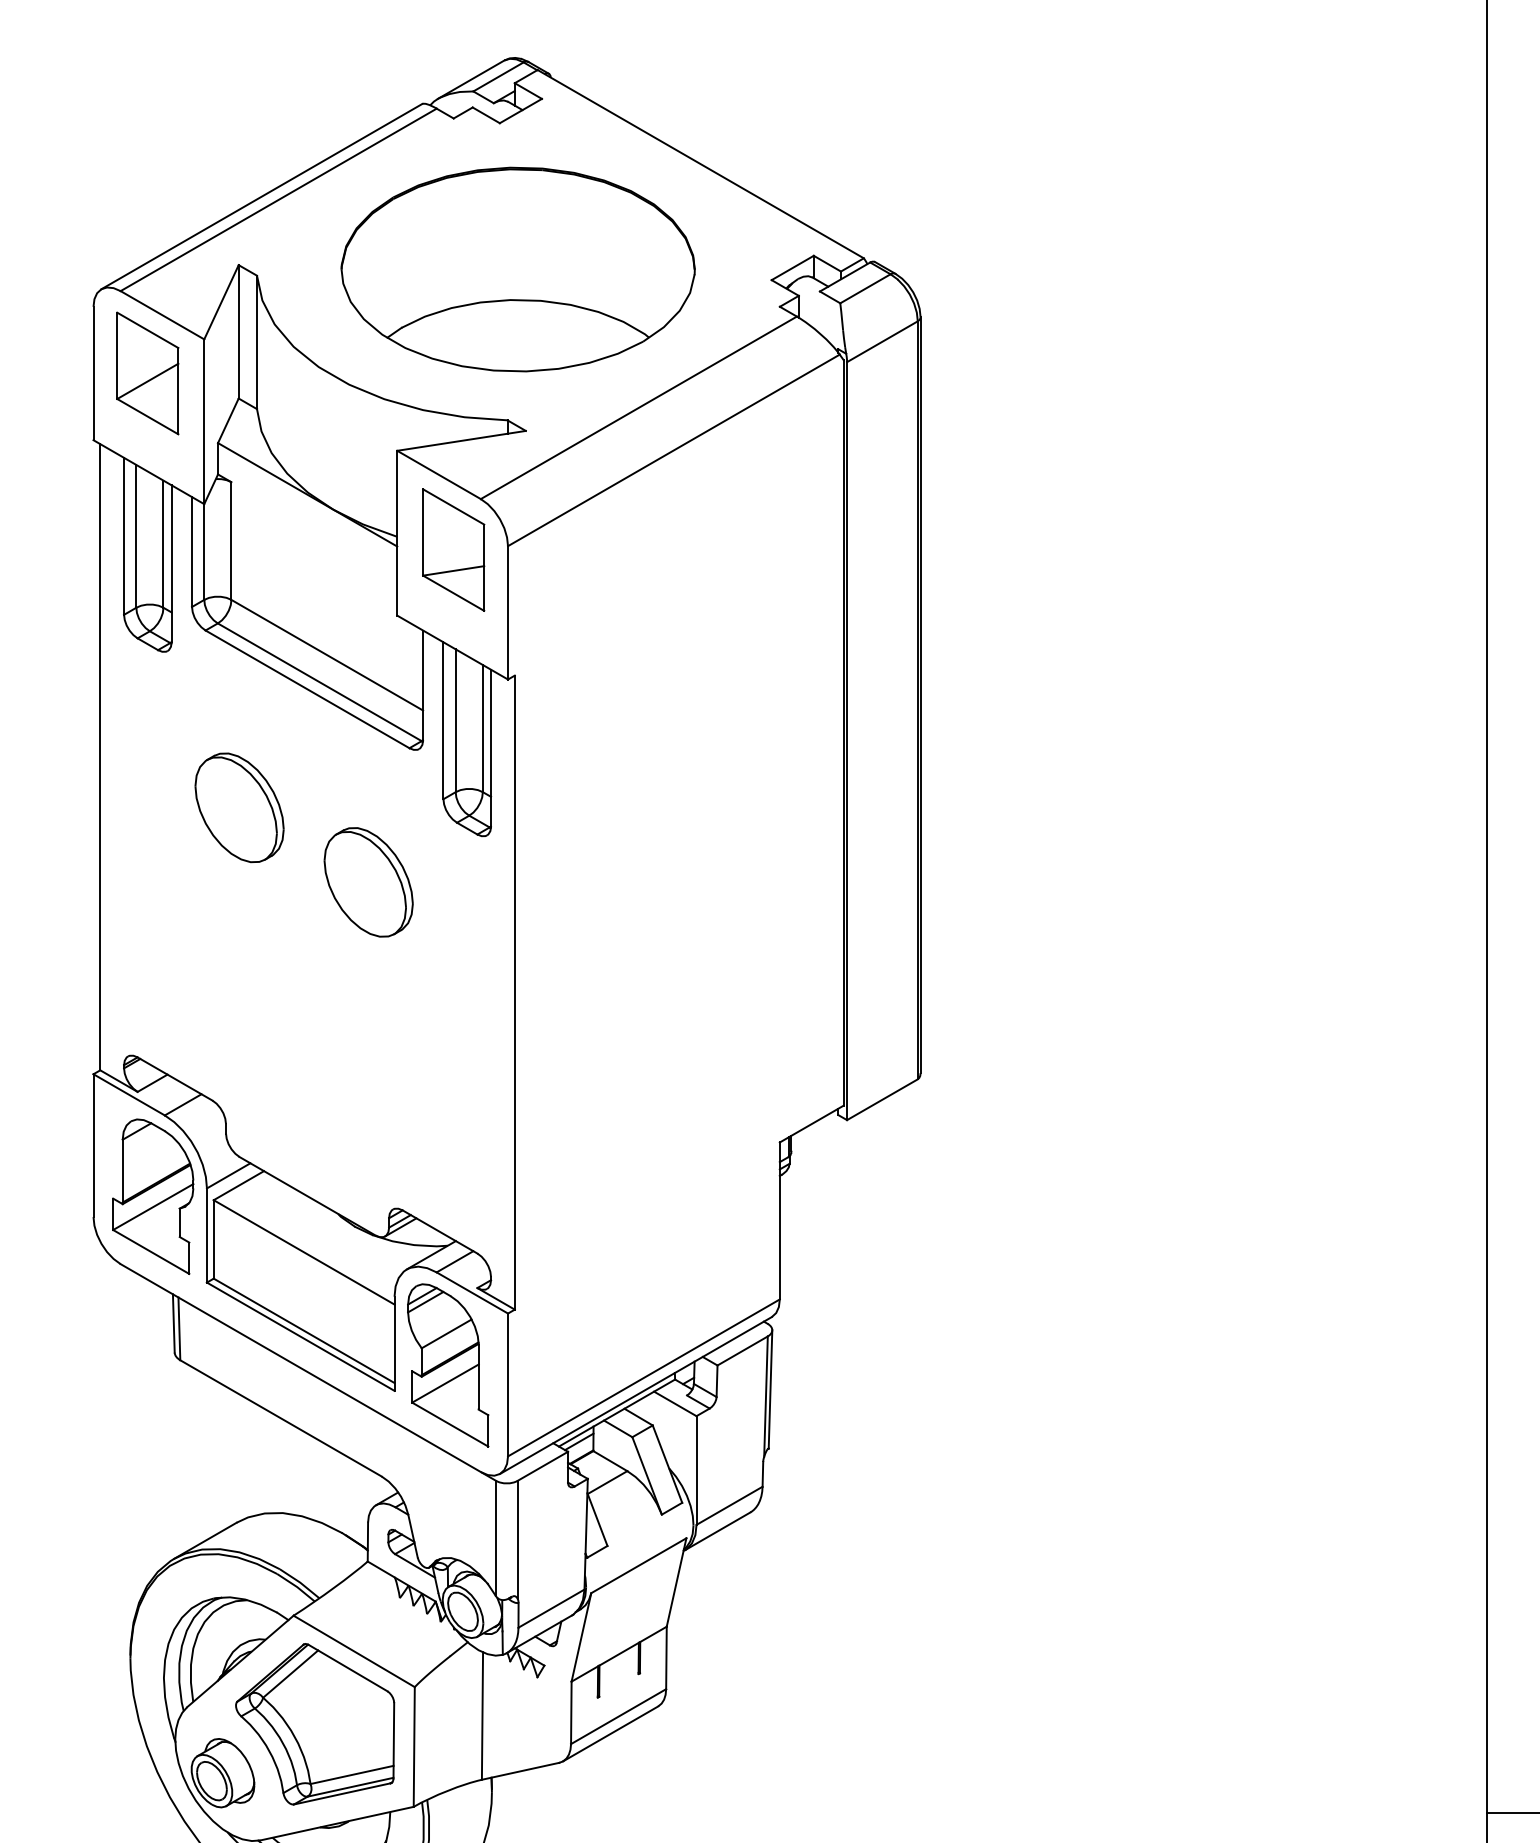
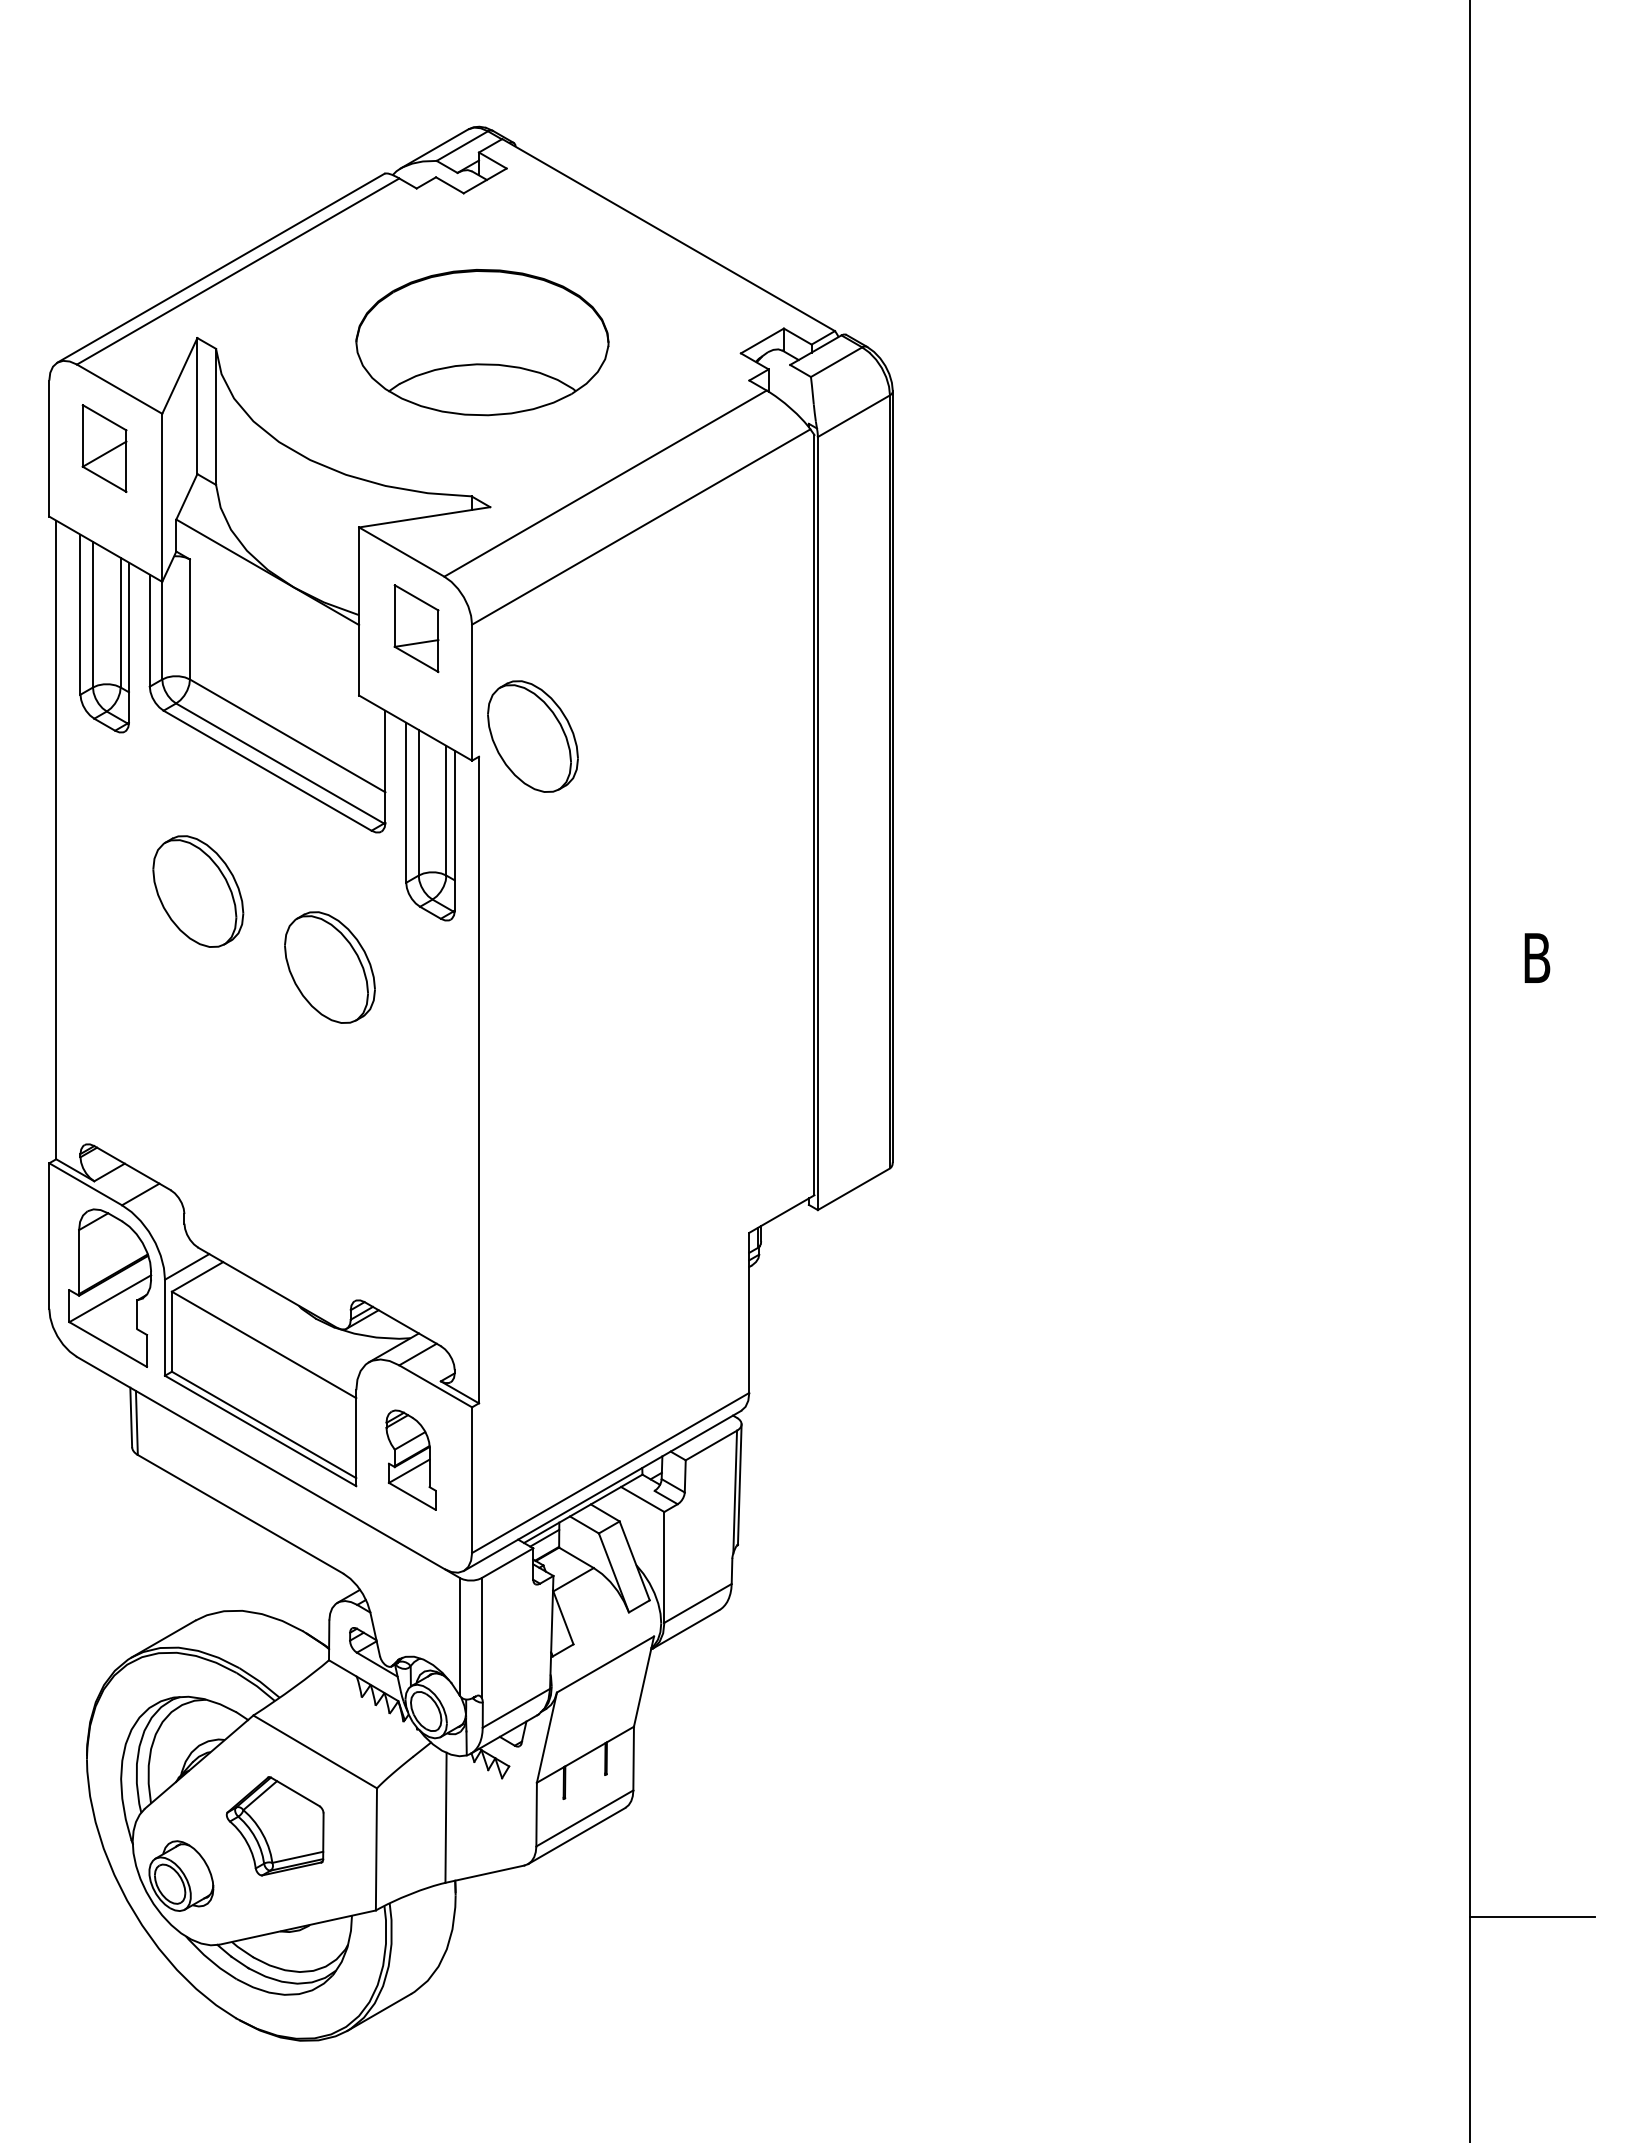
part: (518, 269) -> (482, 342), size x0.7
part: (147, 373) -> (104, 448), size x0.7
part: (453, 549) -> (416, 628), size x0.7
part: (567, 655) -> (532, 736), added
part: (447, 1364) -> (410, 1459), size x0.6
part: (314, 1724) -> (274, 1826), size x0.6

